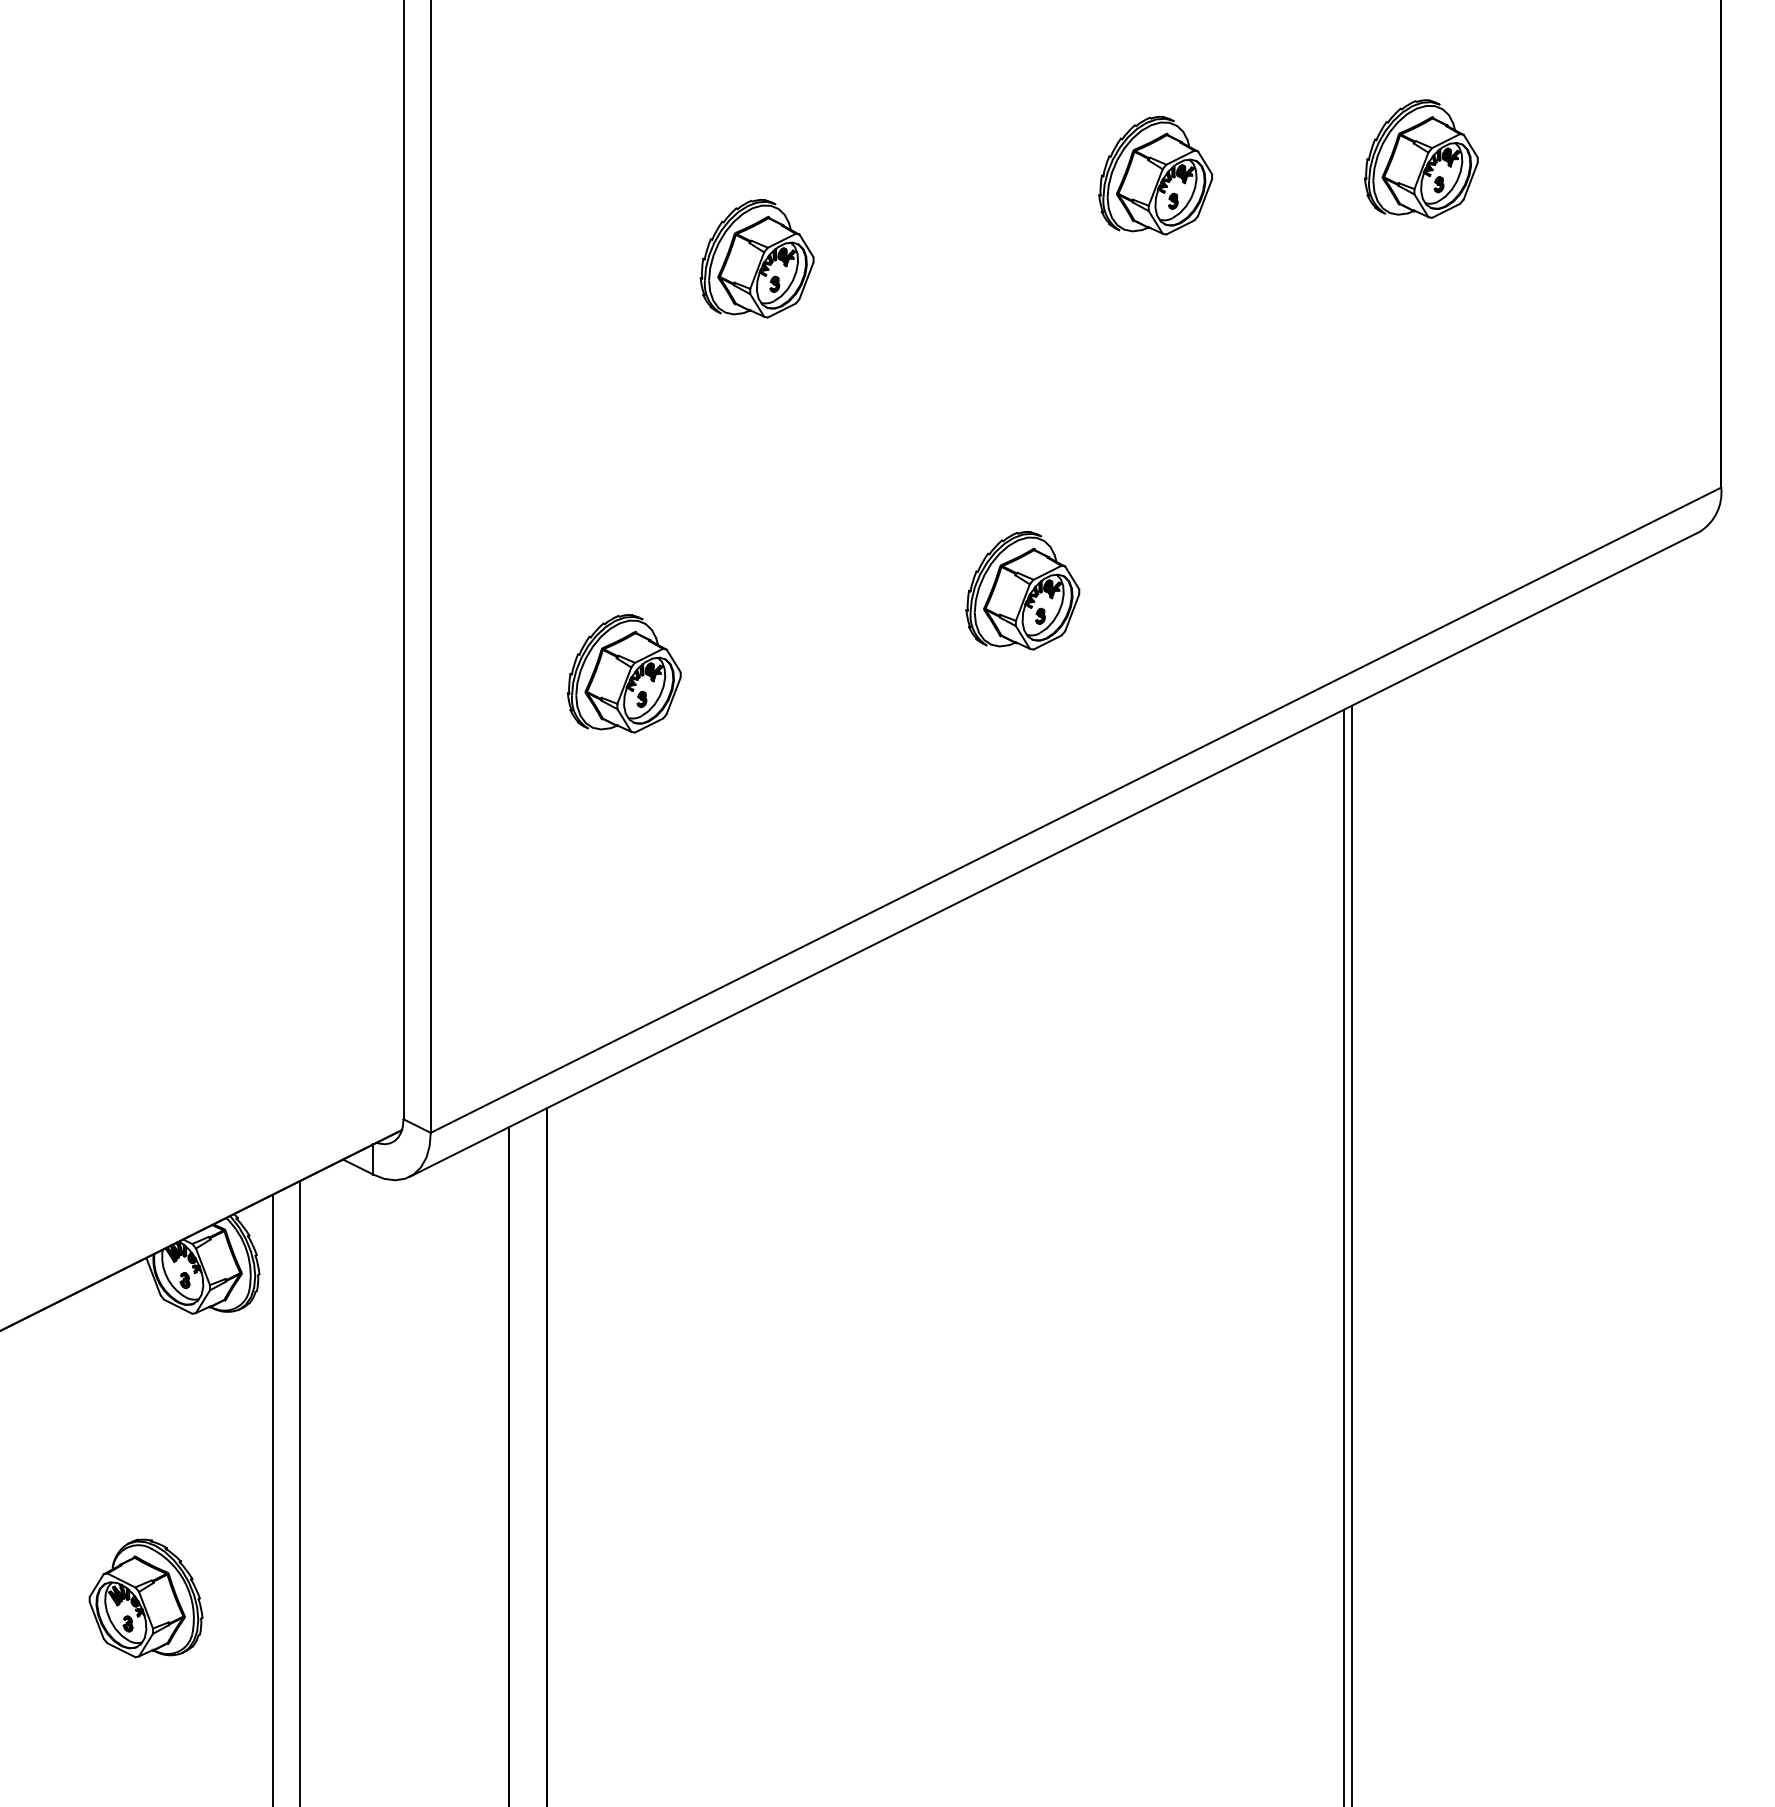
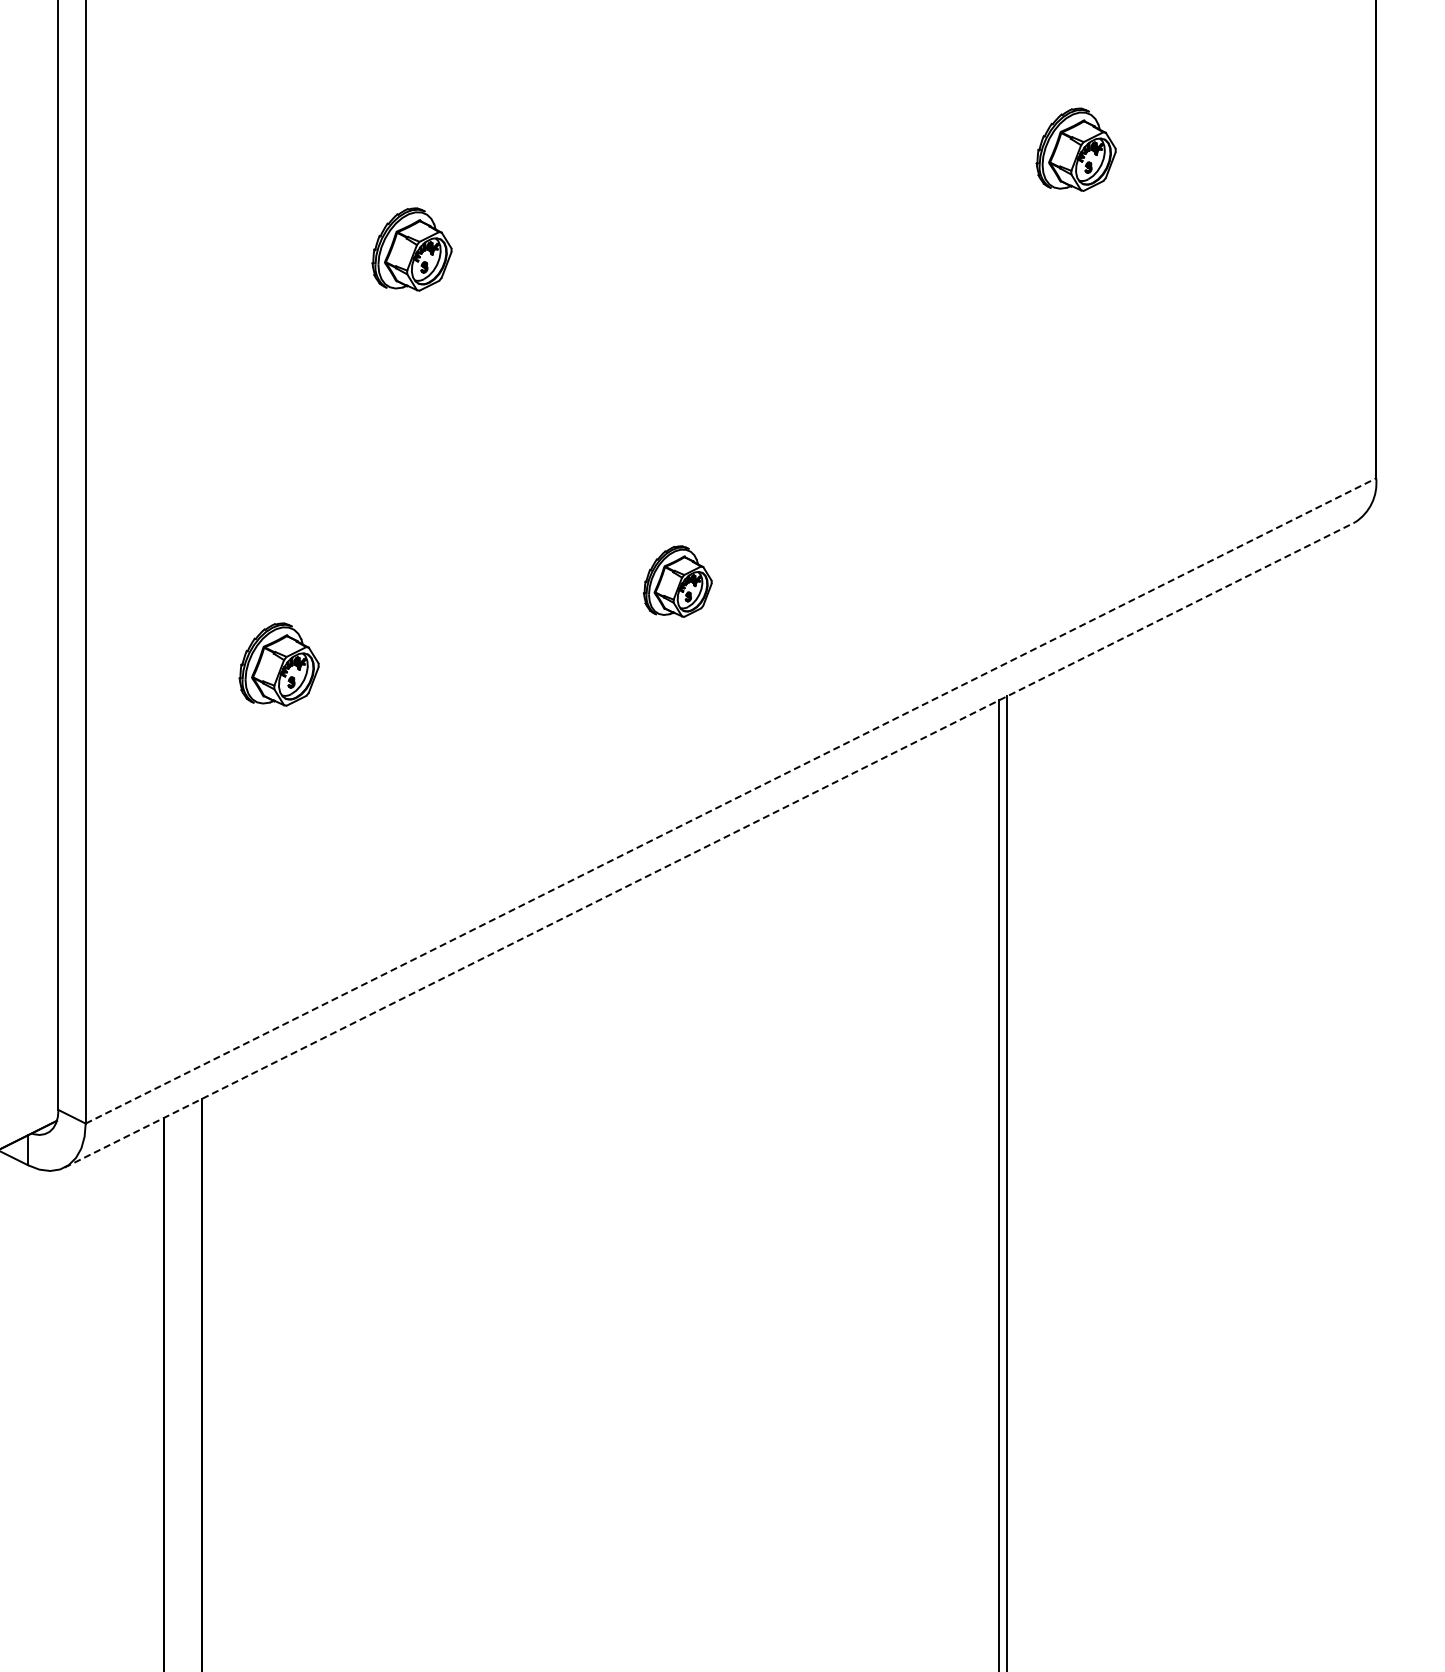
part: (1420, 158) -> (1075, 149), size x0.7
part: (1155, 175) -> (810, 166), removed
part: (756, 258) -> (411, 249), size x0.7
part: (1022, 590) -> (677, 581), size x0.6
part: (623, 673) -> (278, 664), size x0.7
line: (1076, 810) -> (731, 801), solid -> dashed
line: (1055, 854) -> (710, 845), solid -> dashed

